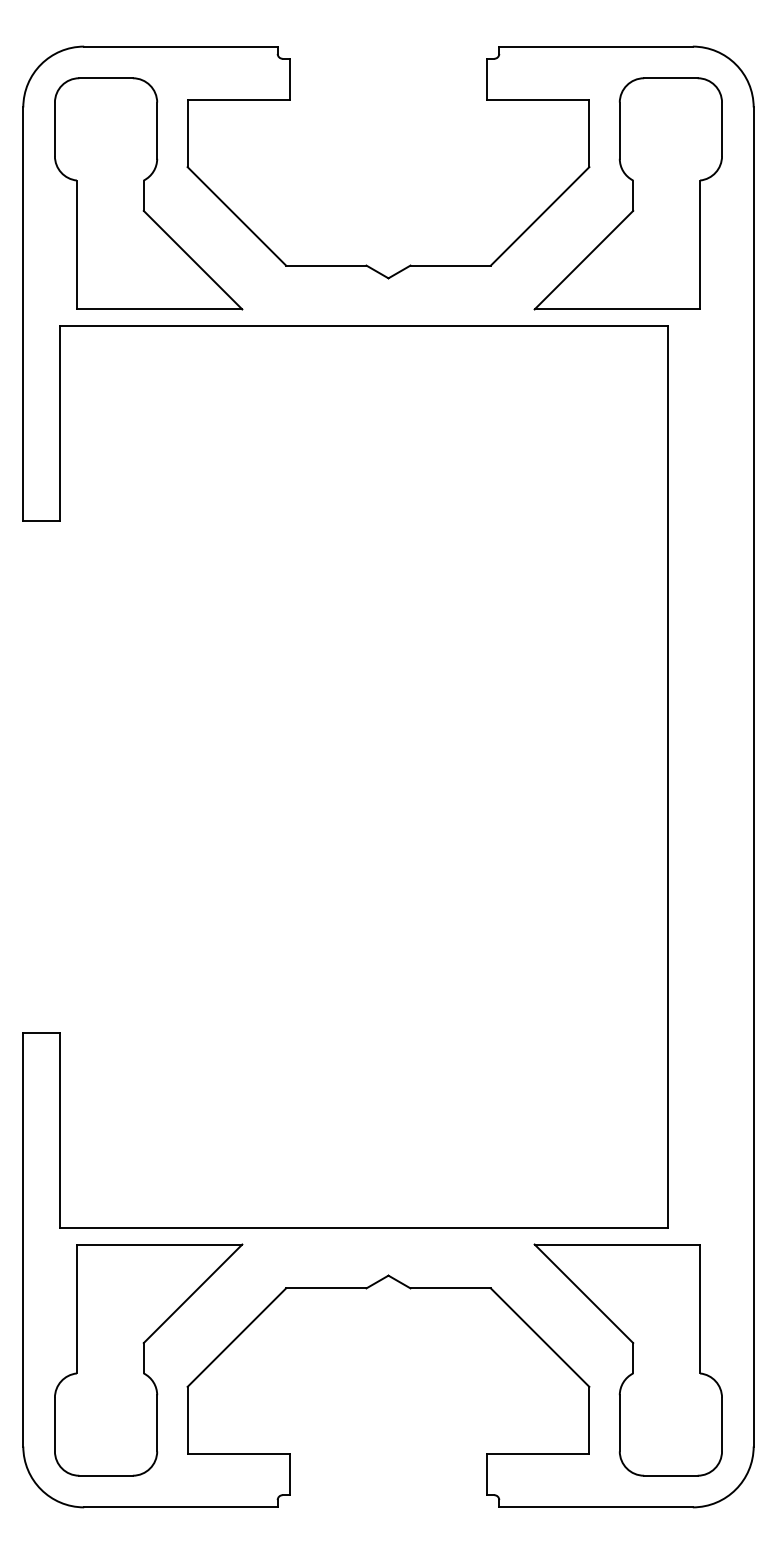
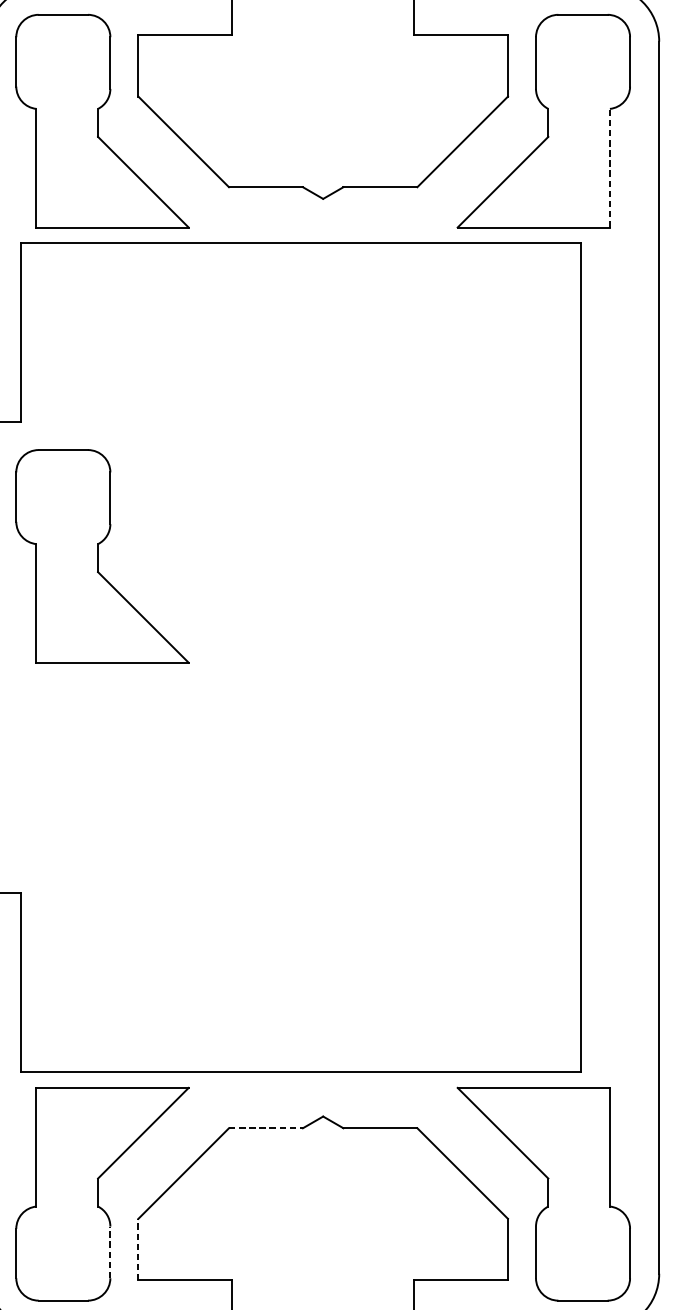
line: (700, 244) -> (610, 167), solid -> dashed
part: (148, 666) -> (102, 556), added
line: (326, 1288) -> (266, 1128), solid -> dashed
line: (187, 1419) -> (138, 1248), solid -> dashed
line: (157, 1422) -> (110, 1251), solid -> dashed

